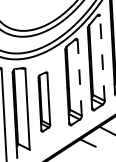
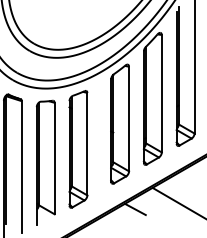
line: (102, 58) -> (161, 93), dashed -> solid
line: (80, 77) -> (129, 118), dashed -> solid
part: (44, 102) -> (78, 149), size x1.43

